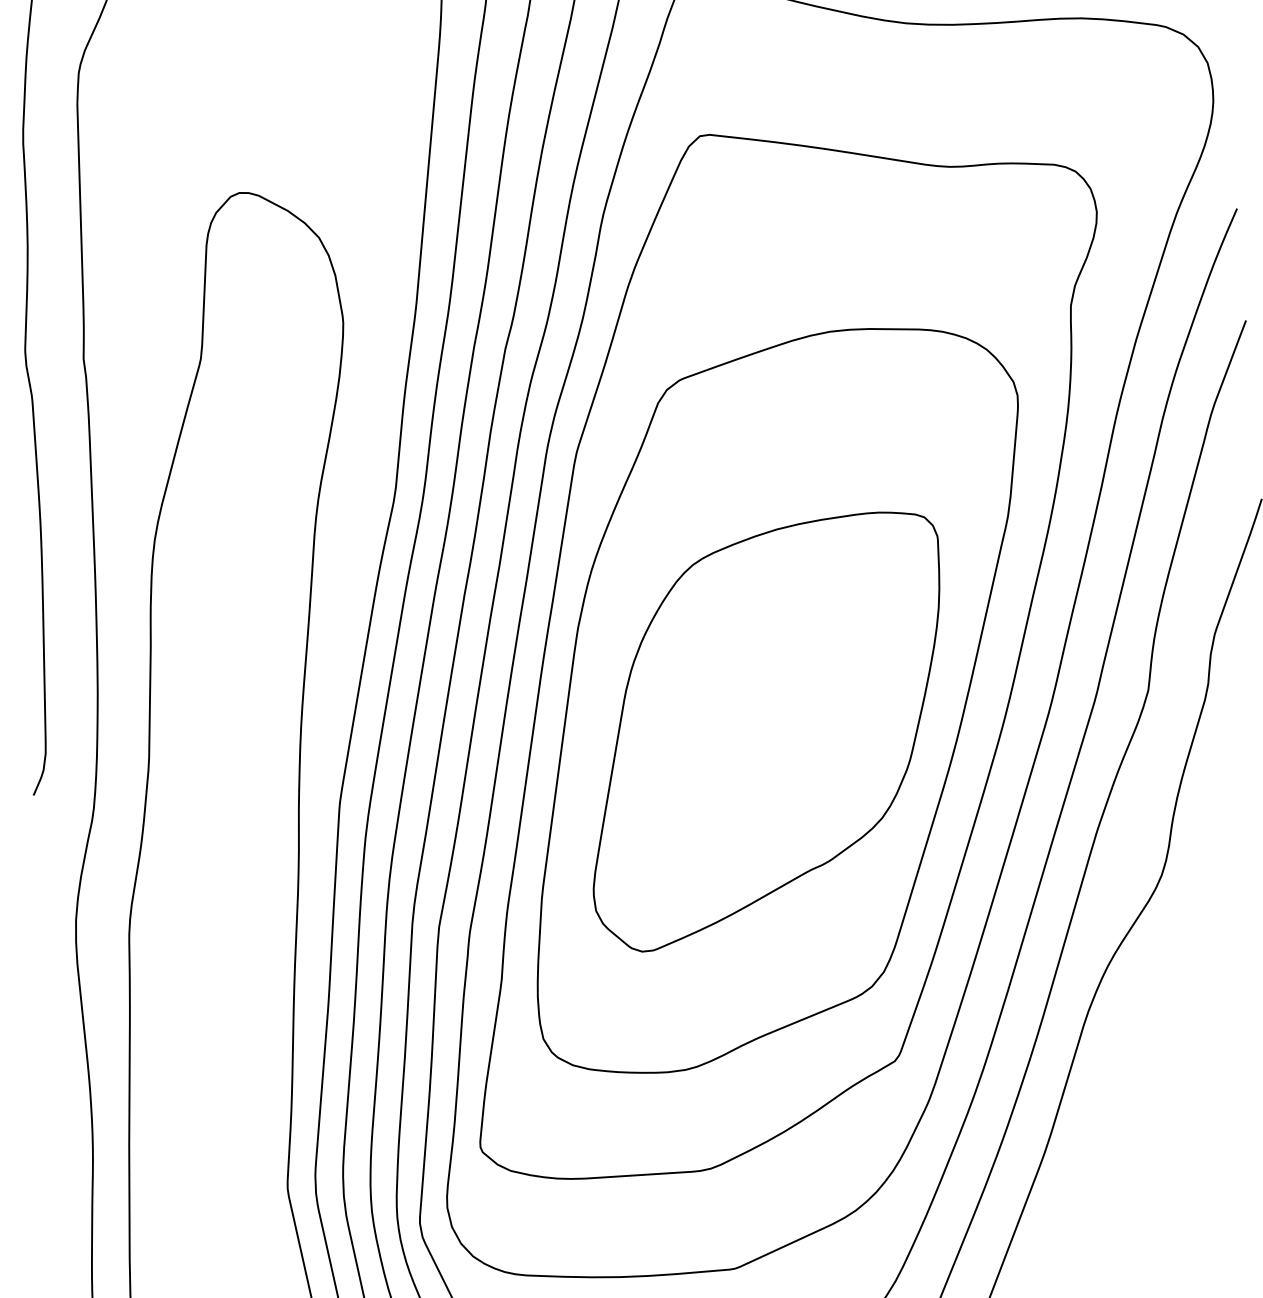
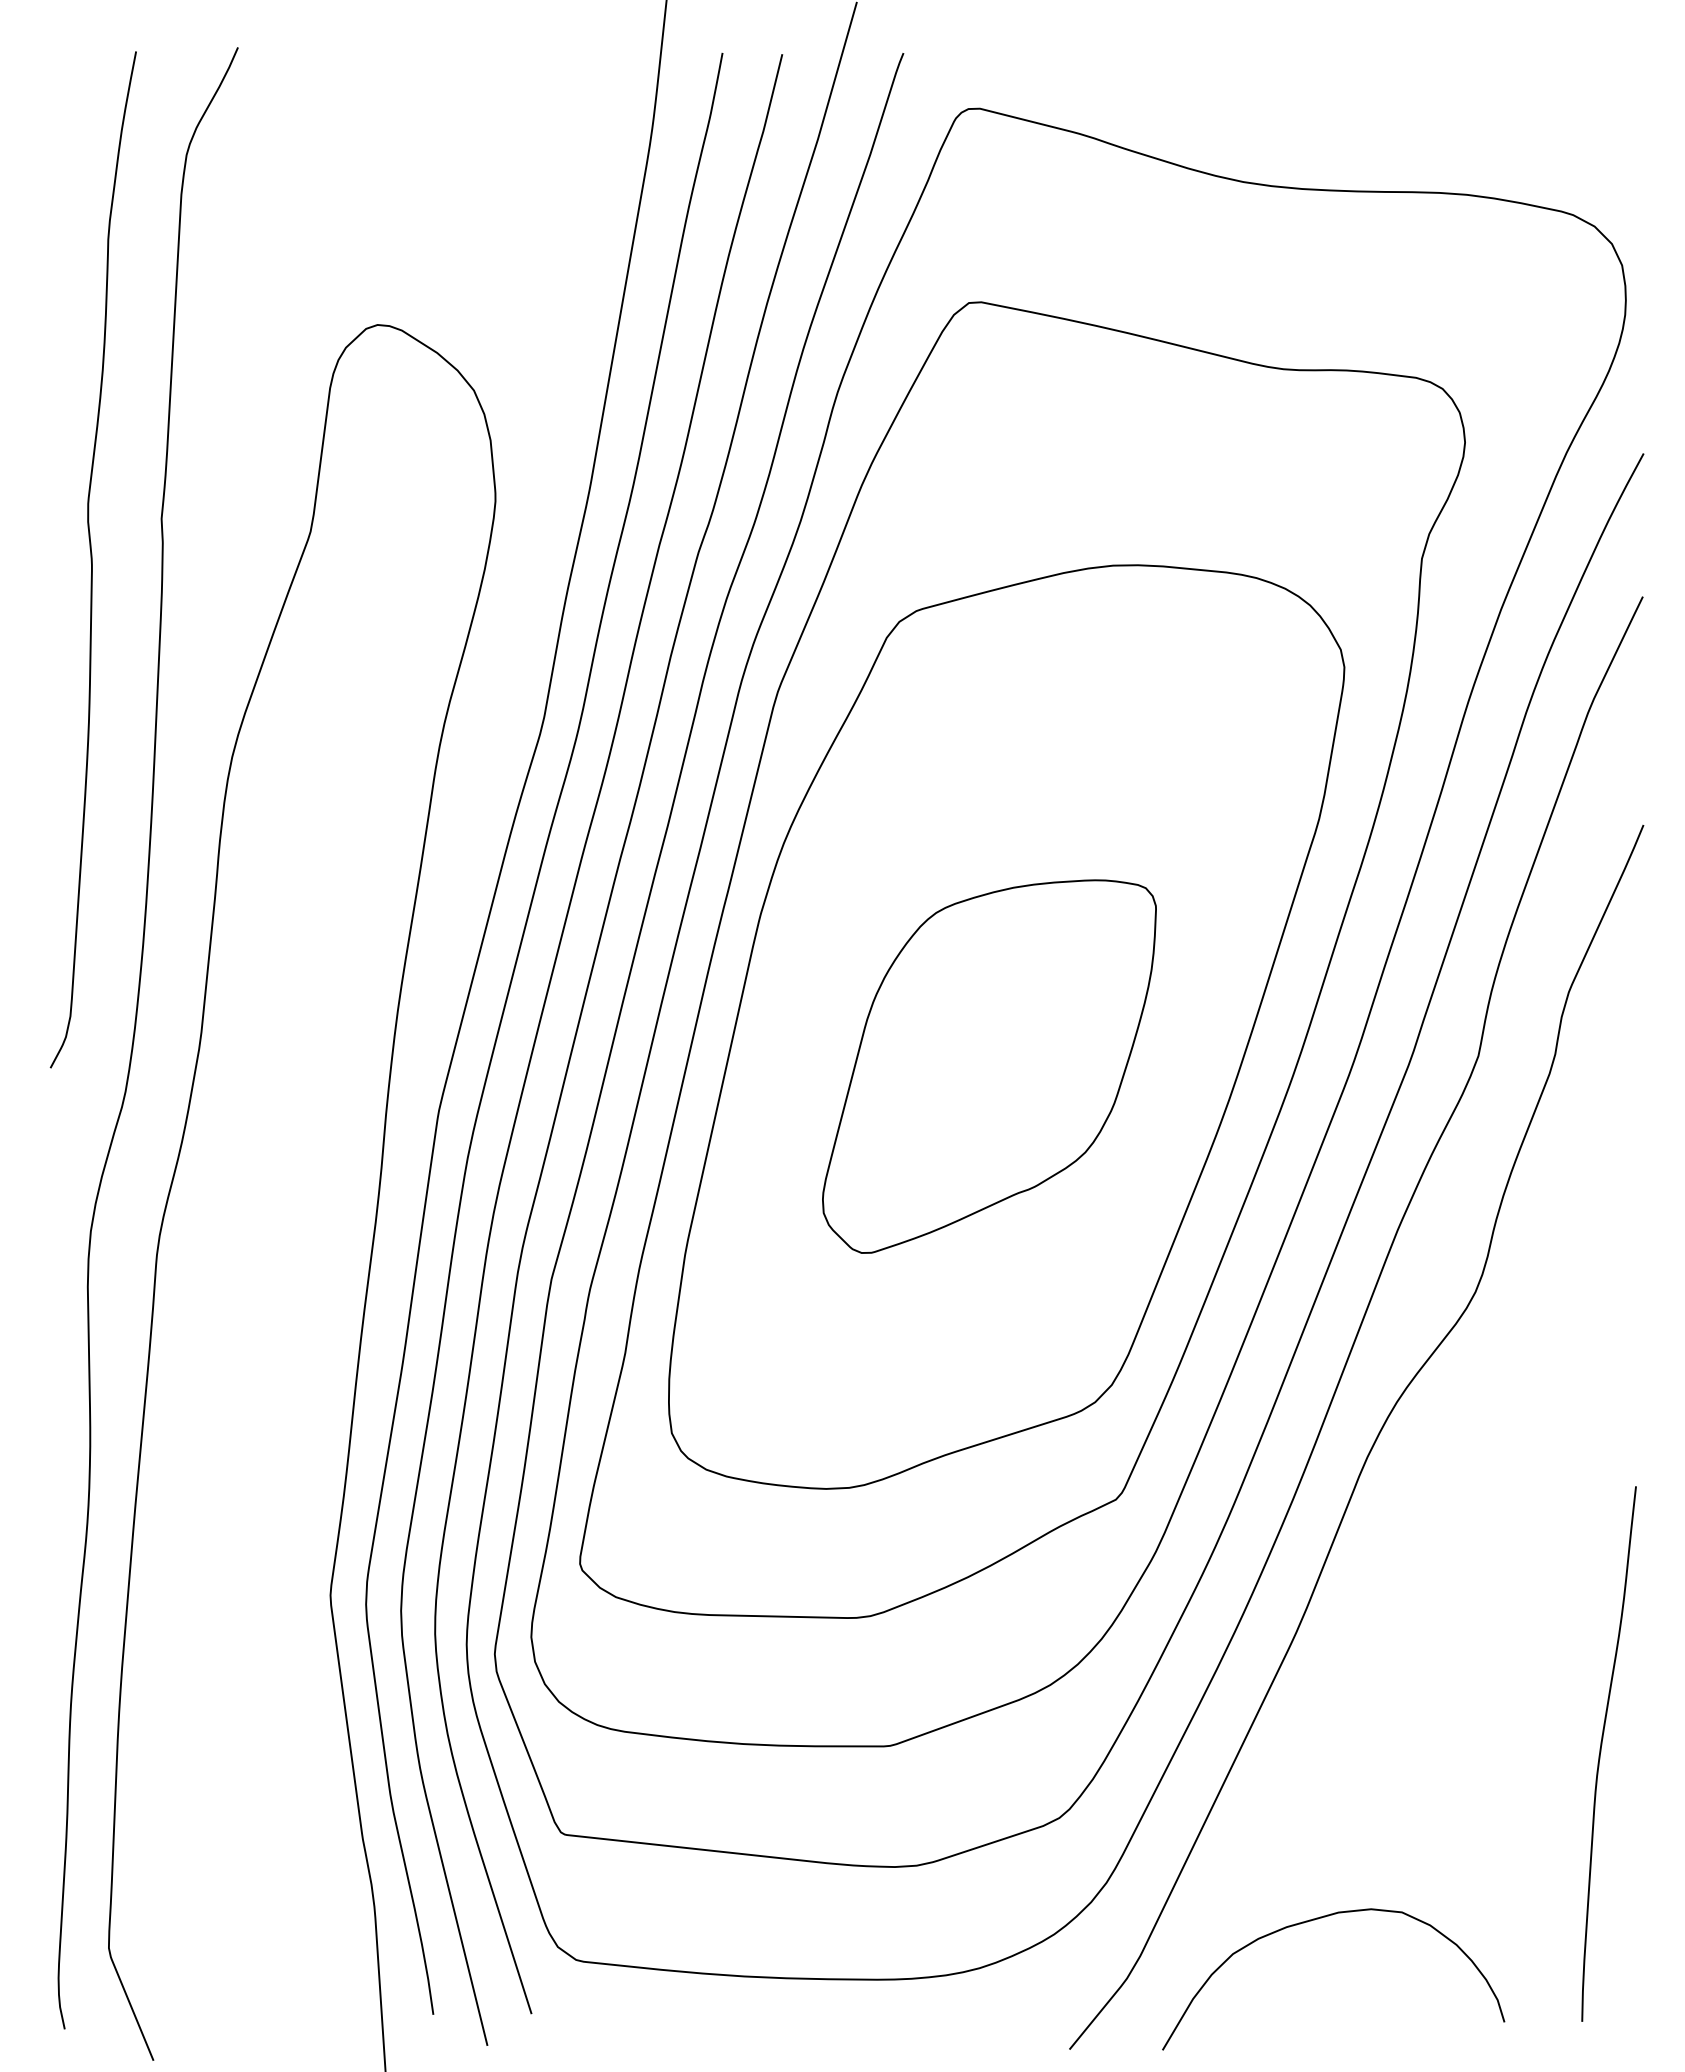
part: (767, 731) -> (989, 1066), size x0.7

